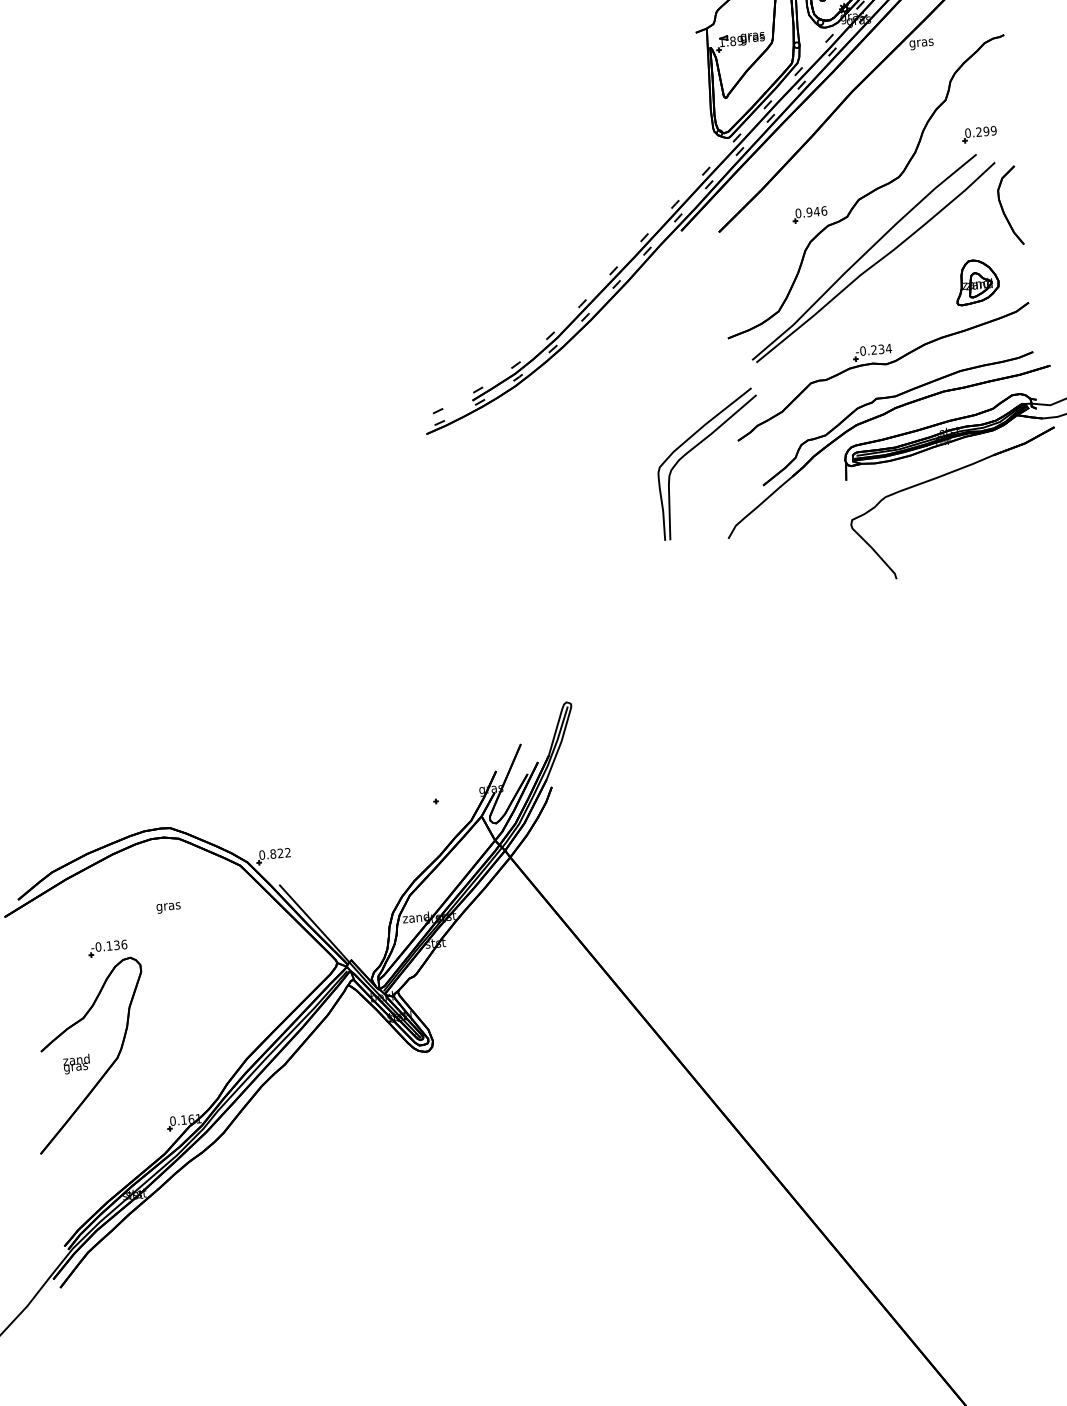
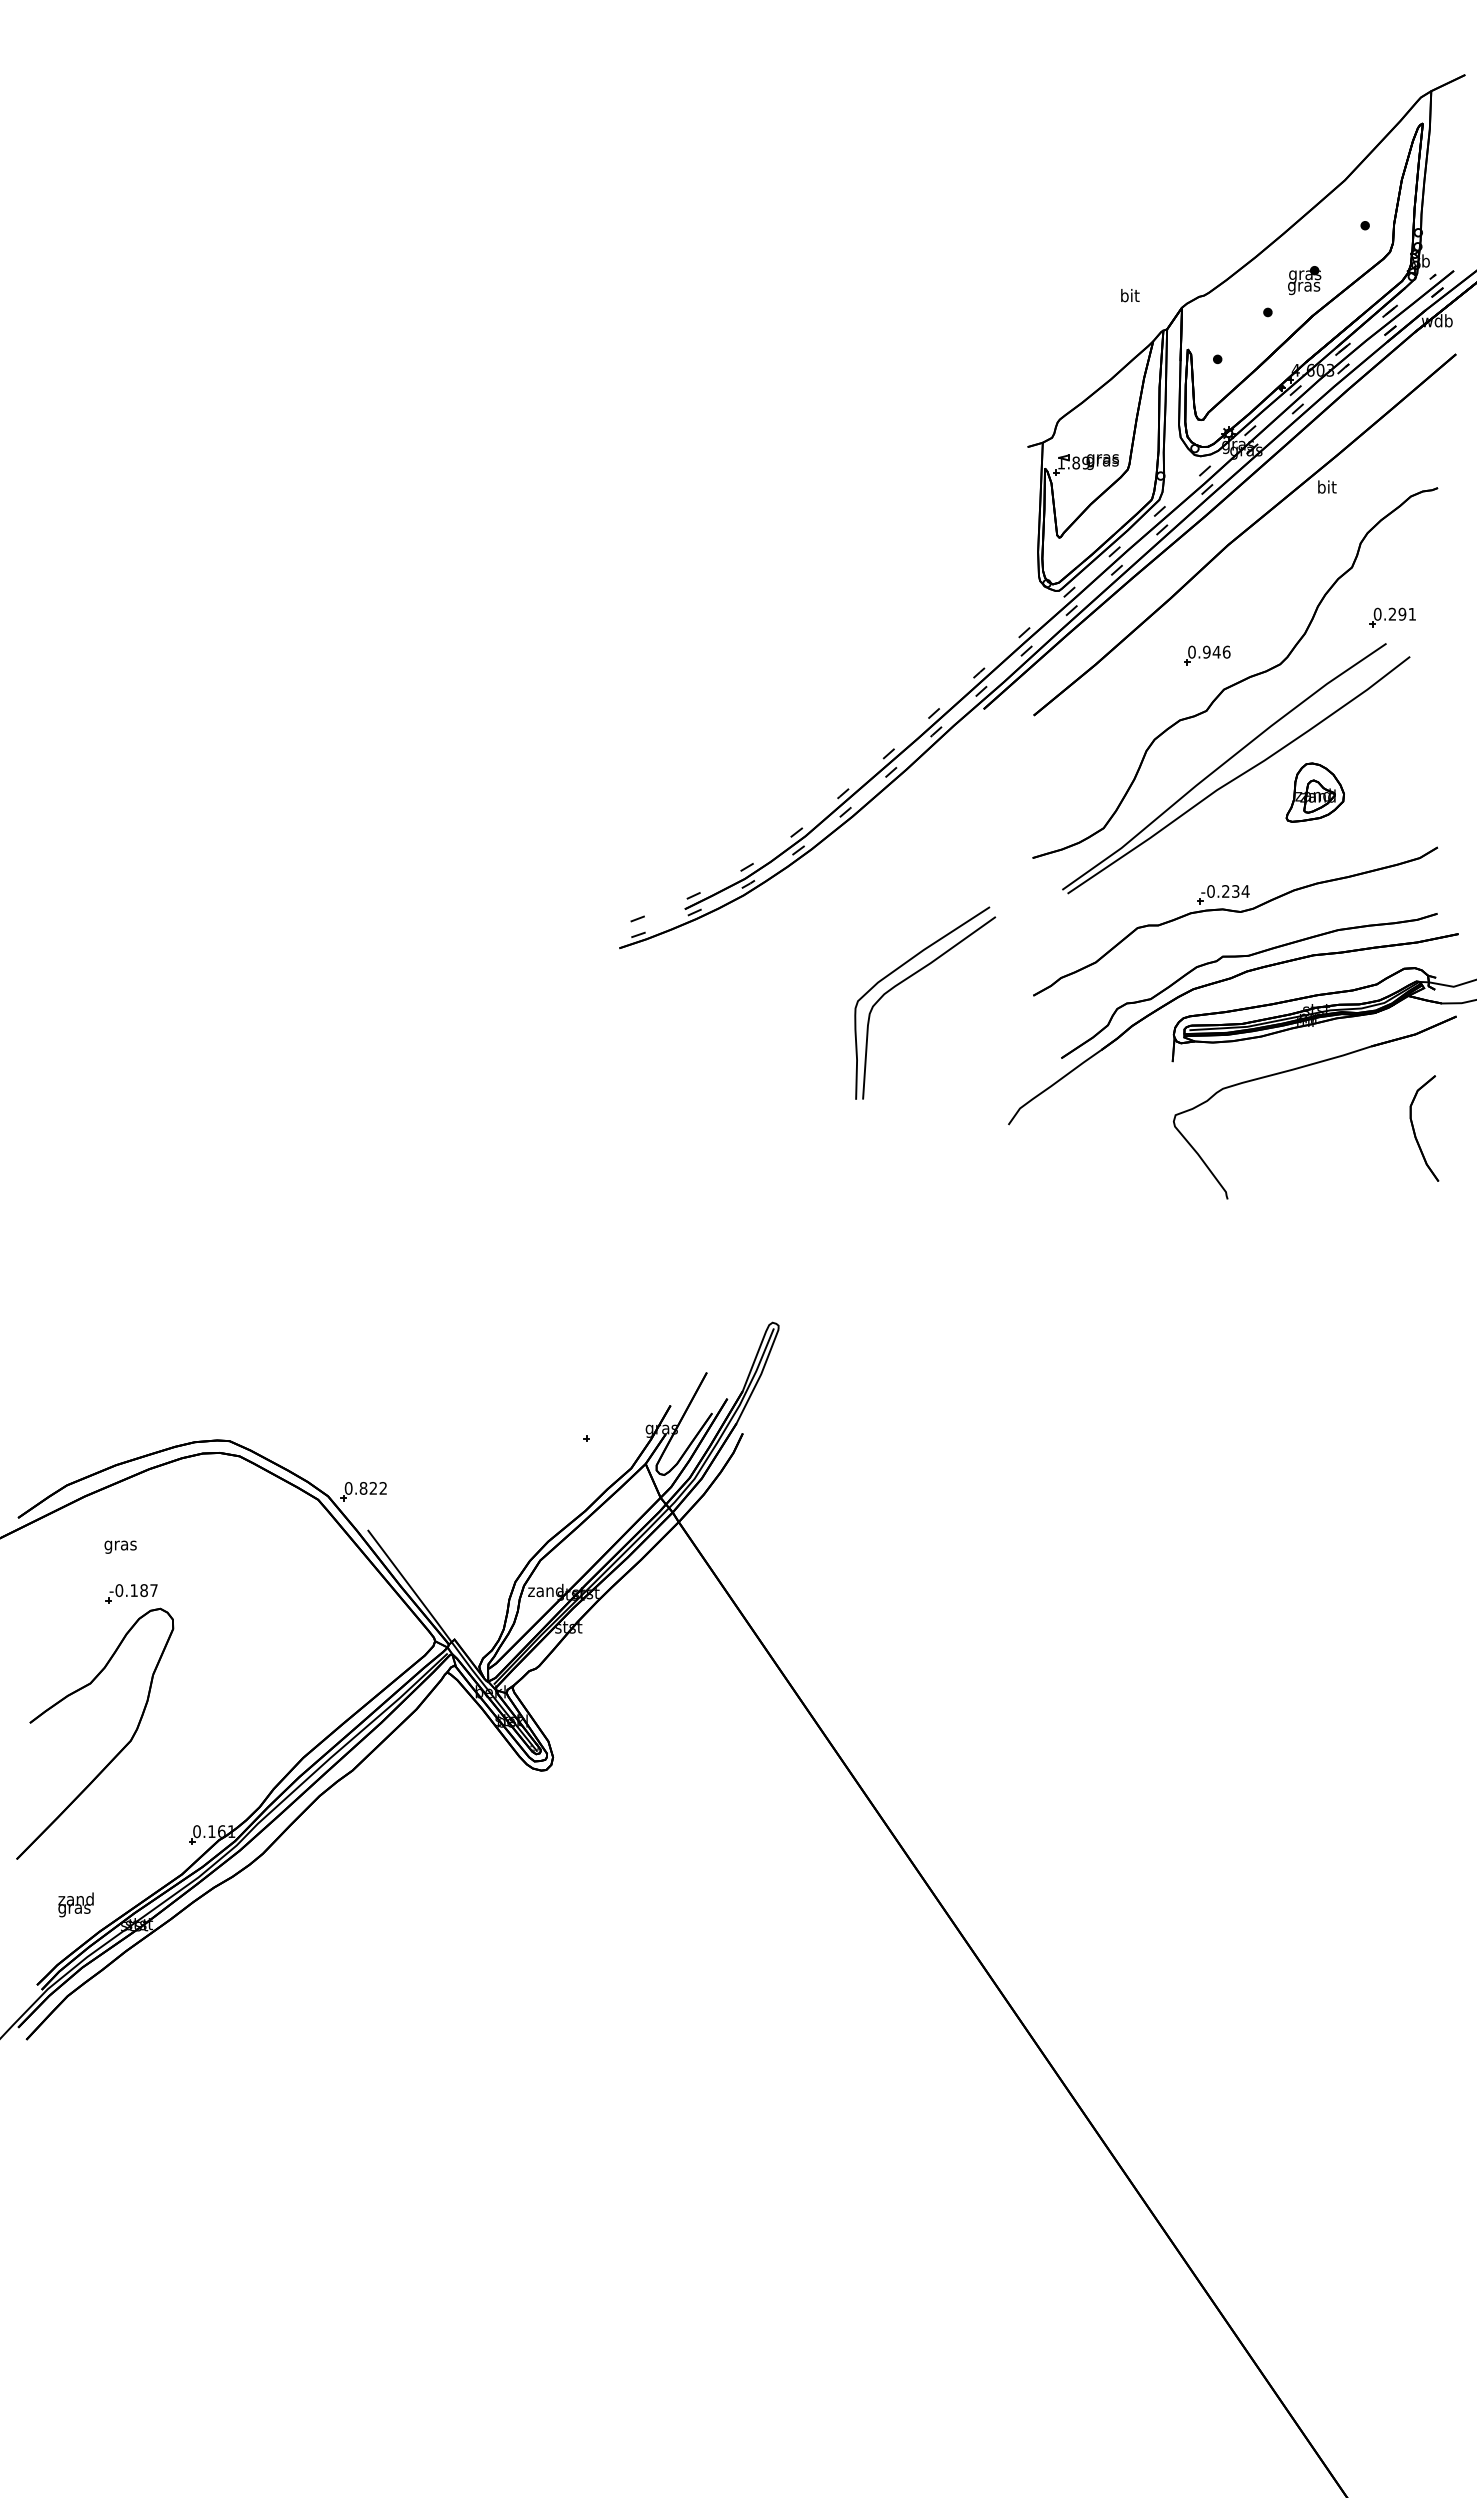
text: (921, 43) -> (1326, 488), gras -> bit
text: (993, 130) -> (1412, 613), 0.299 -> 0.291
part: (1003, 209) -> (1415, 1132), moved
part: (810, 214) -> (1207, 655), moved
part: (976, 281) -> (1314, 792), moved
part: (696, 446) -> (909, 978), moved
text: (168, 907) -> (120, 1546), moved
text: (120, 944) -> (148, 1590), -0.136 -> -0.187
text: (76, 1063) -> (75, 1904), moved

